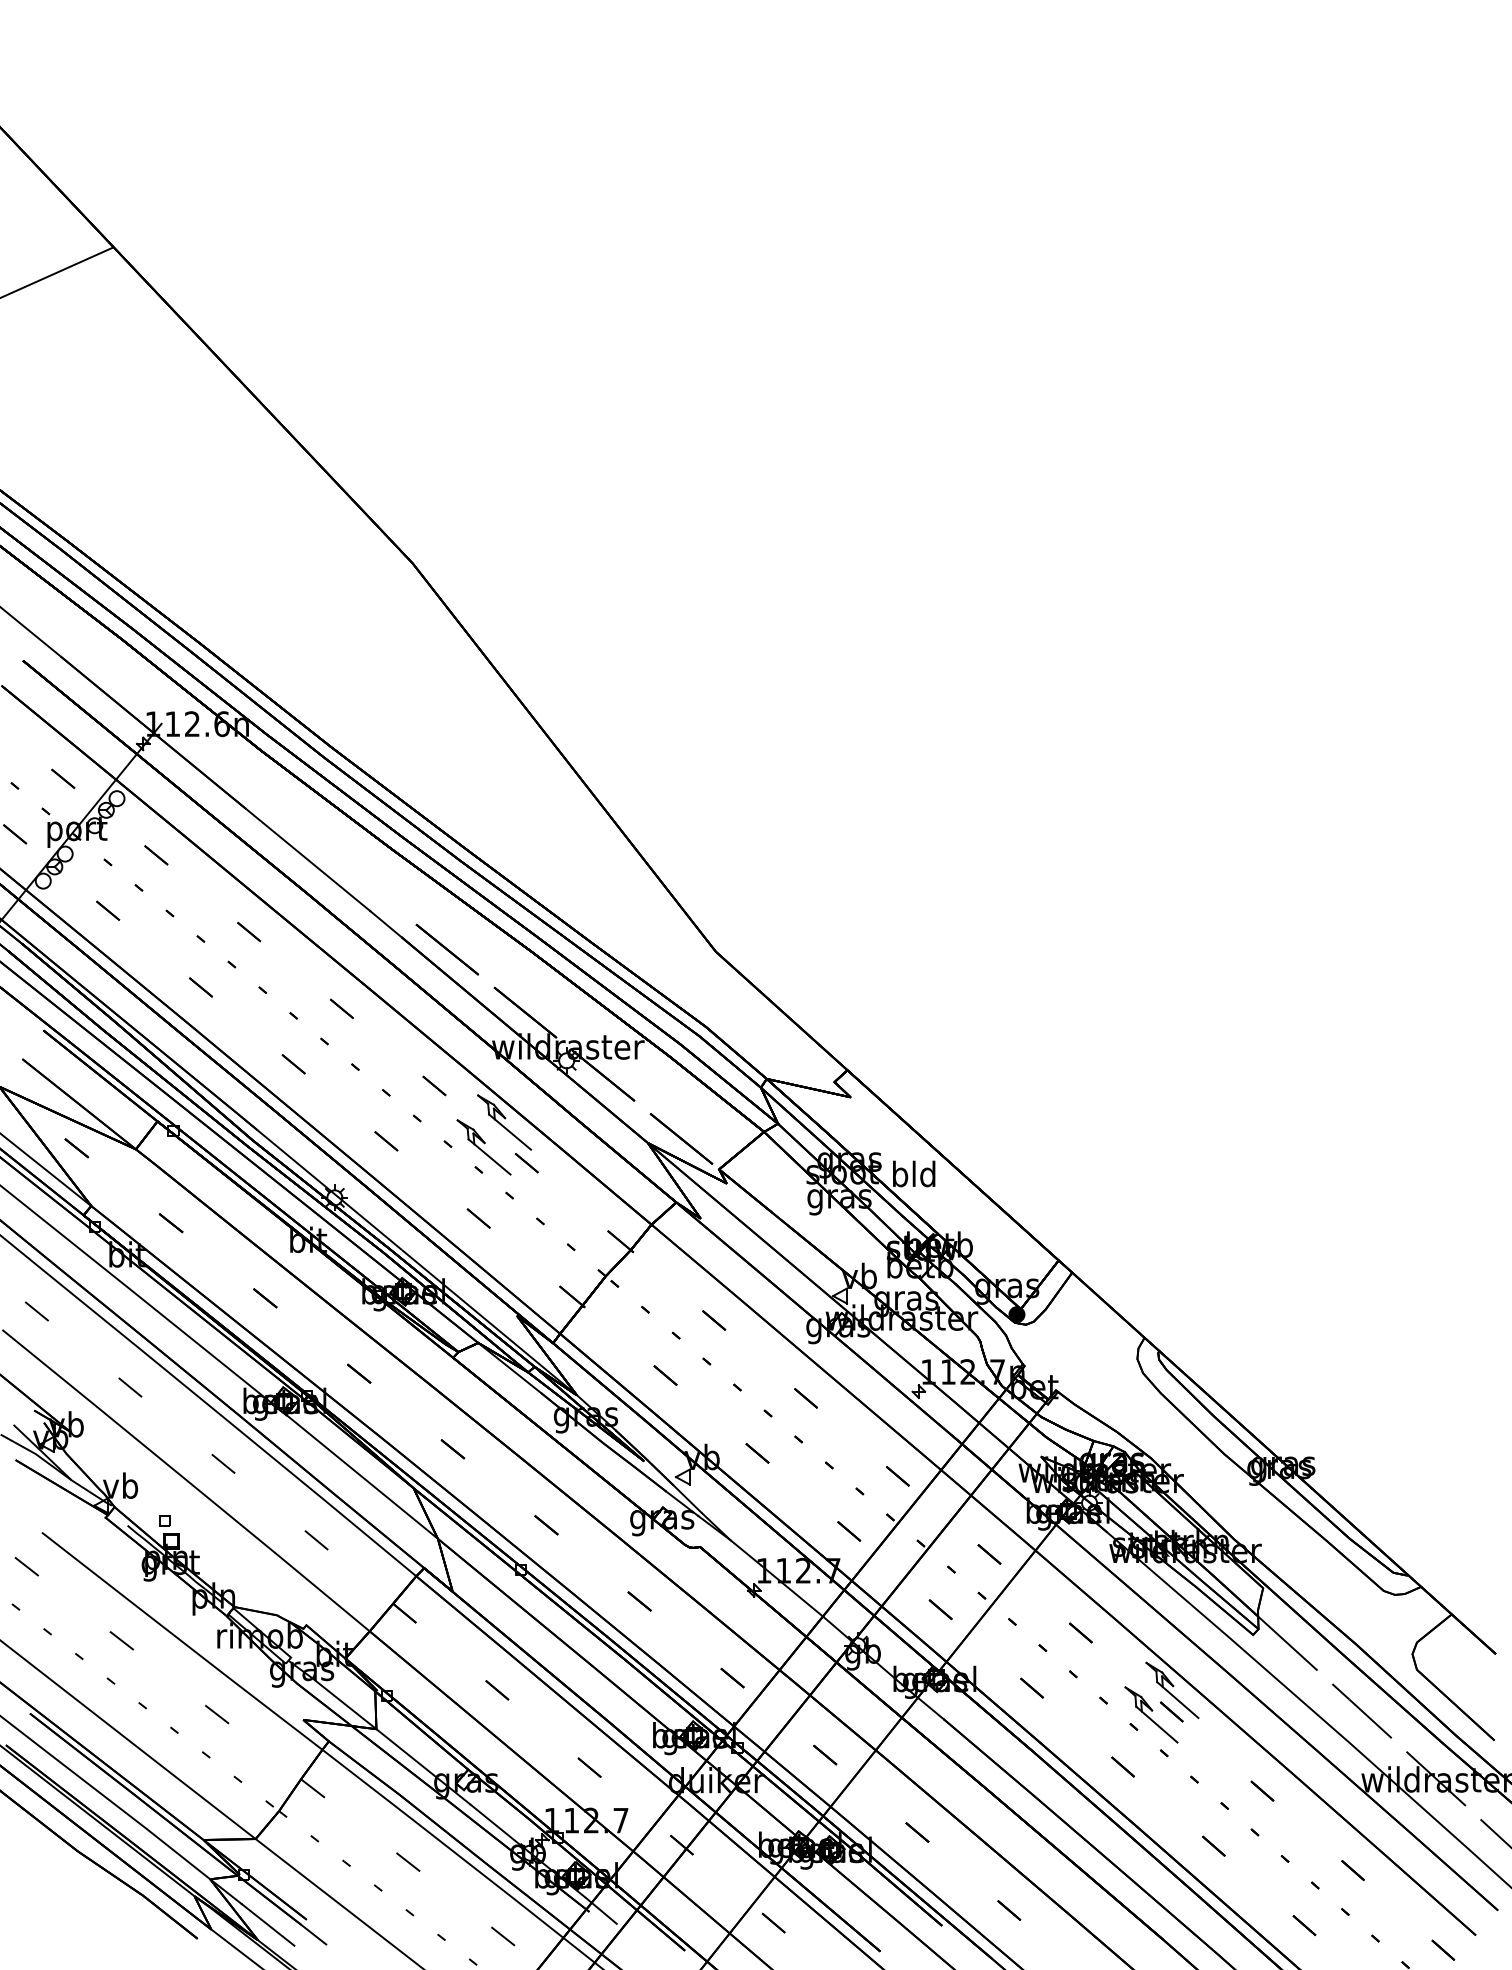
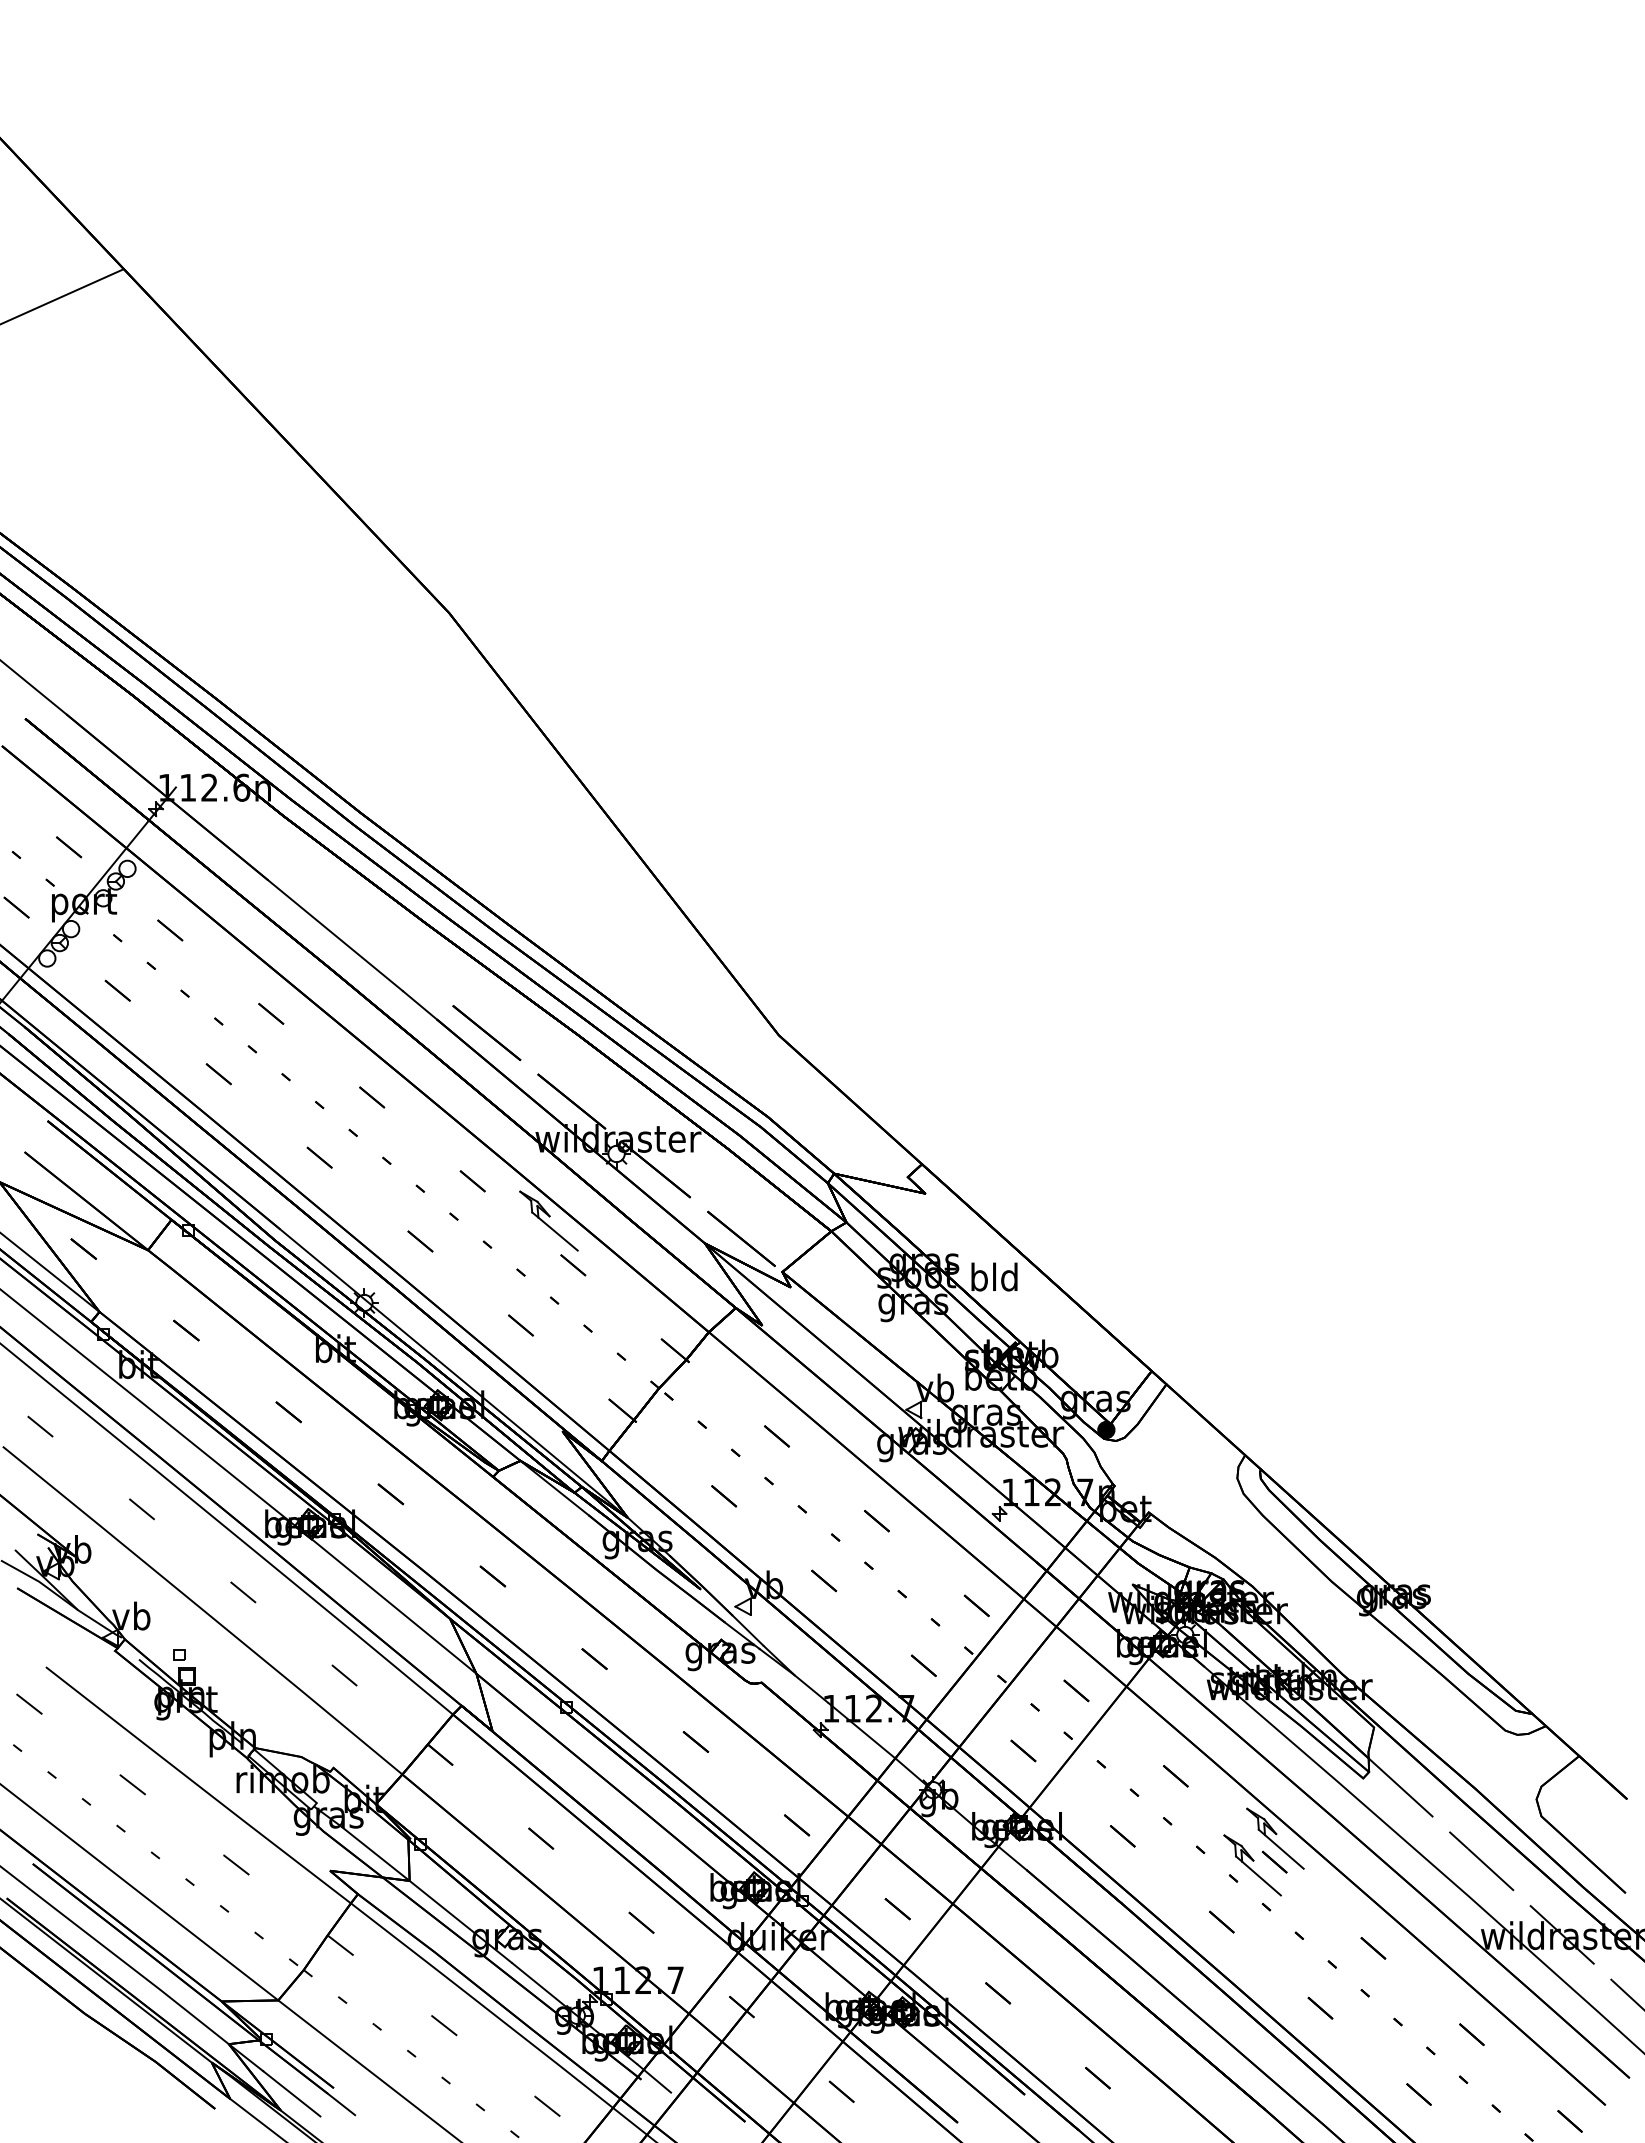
part: (483, 1146) -> (526, 1247), removed

